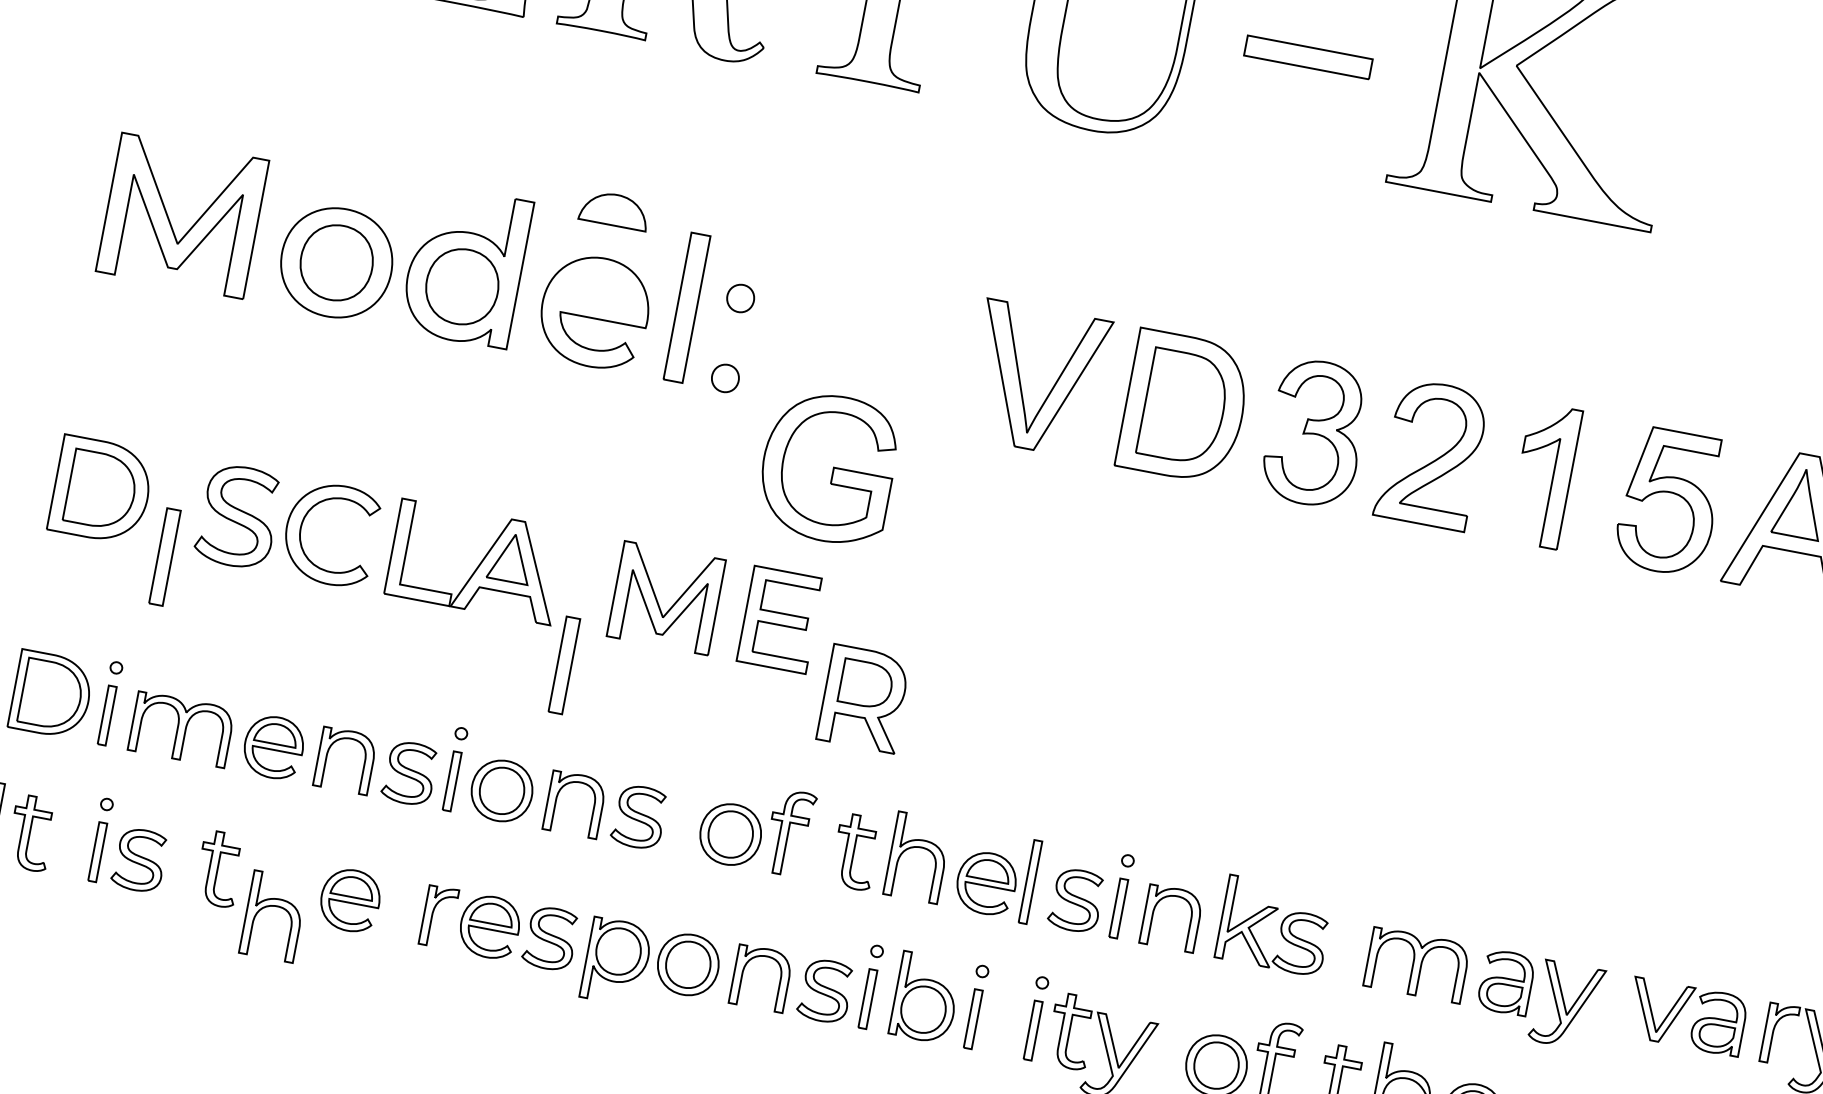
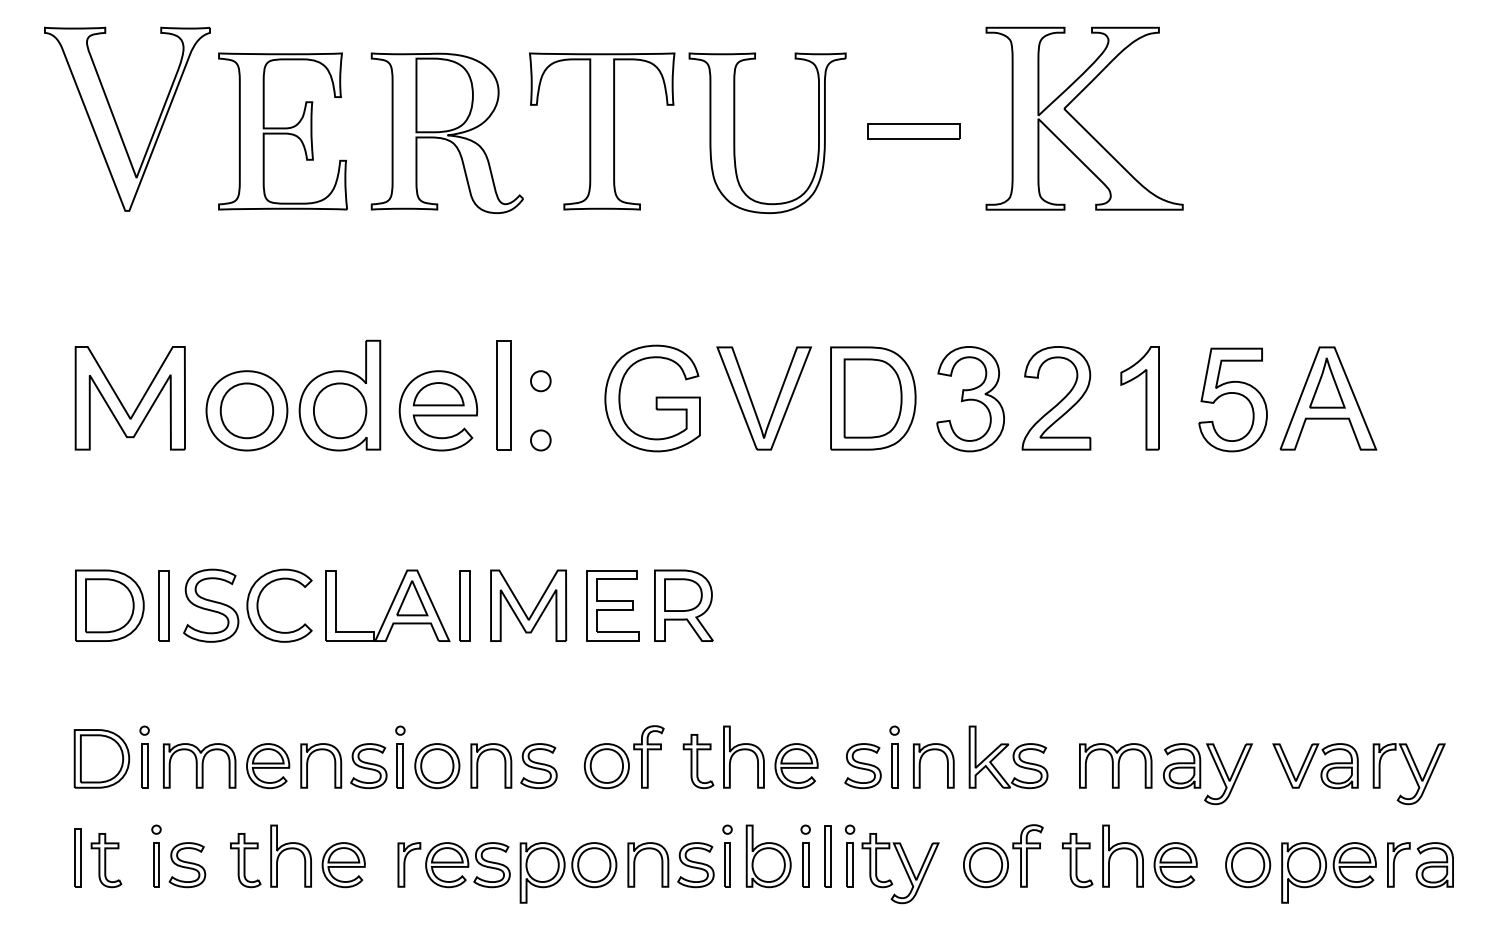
part: (614, 210) -> (438, 394), moved
part: (828, 467) -> (652, 398), moved
part: (164, 556) -> (163, 605), moved
part: (564, 664) -> (464, 605), moved
part: (863, 698) -> (683, 605), moved
part: (1029, 882) -> (827, 856), moved
part: (273, 915) -> (290, 855), moved

